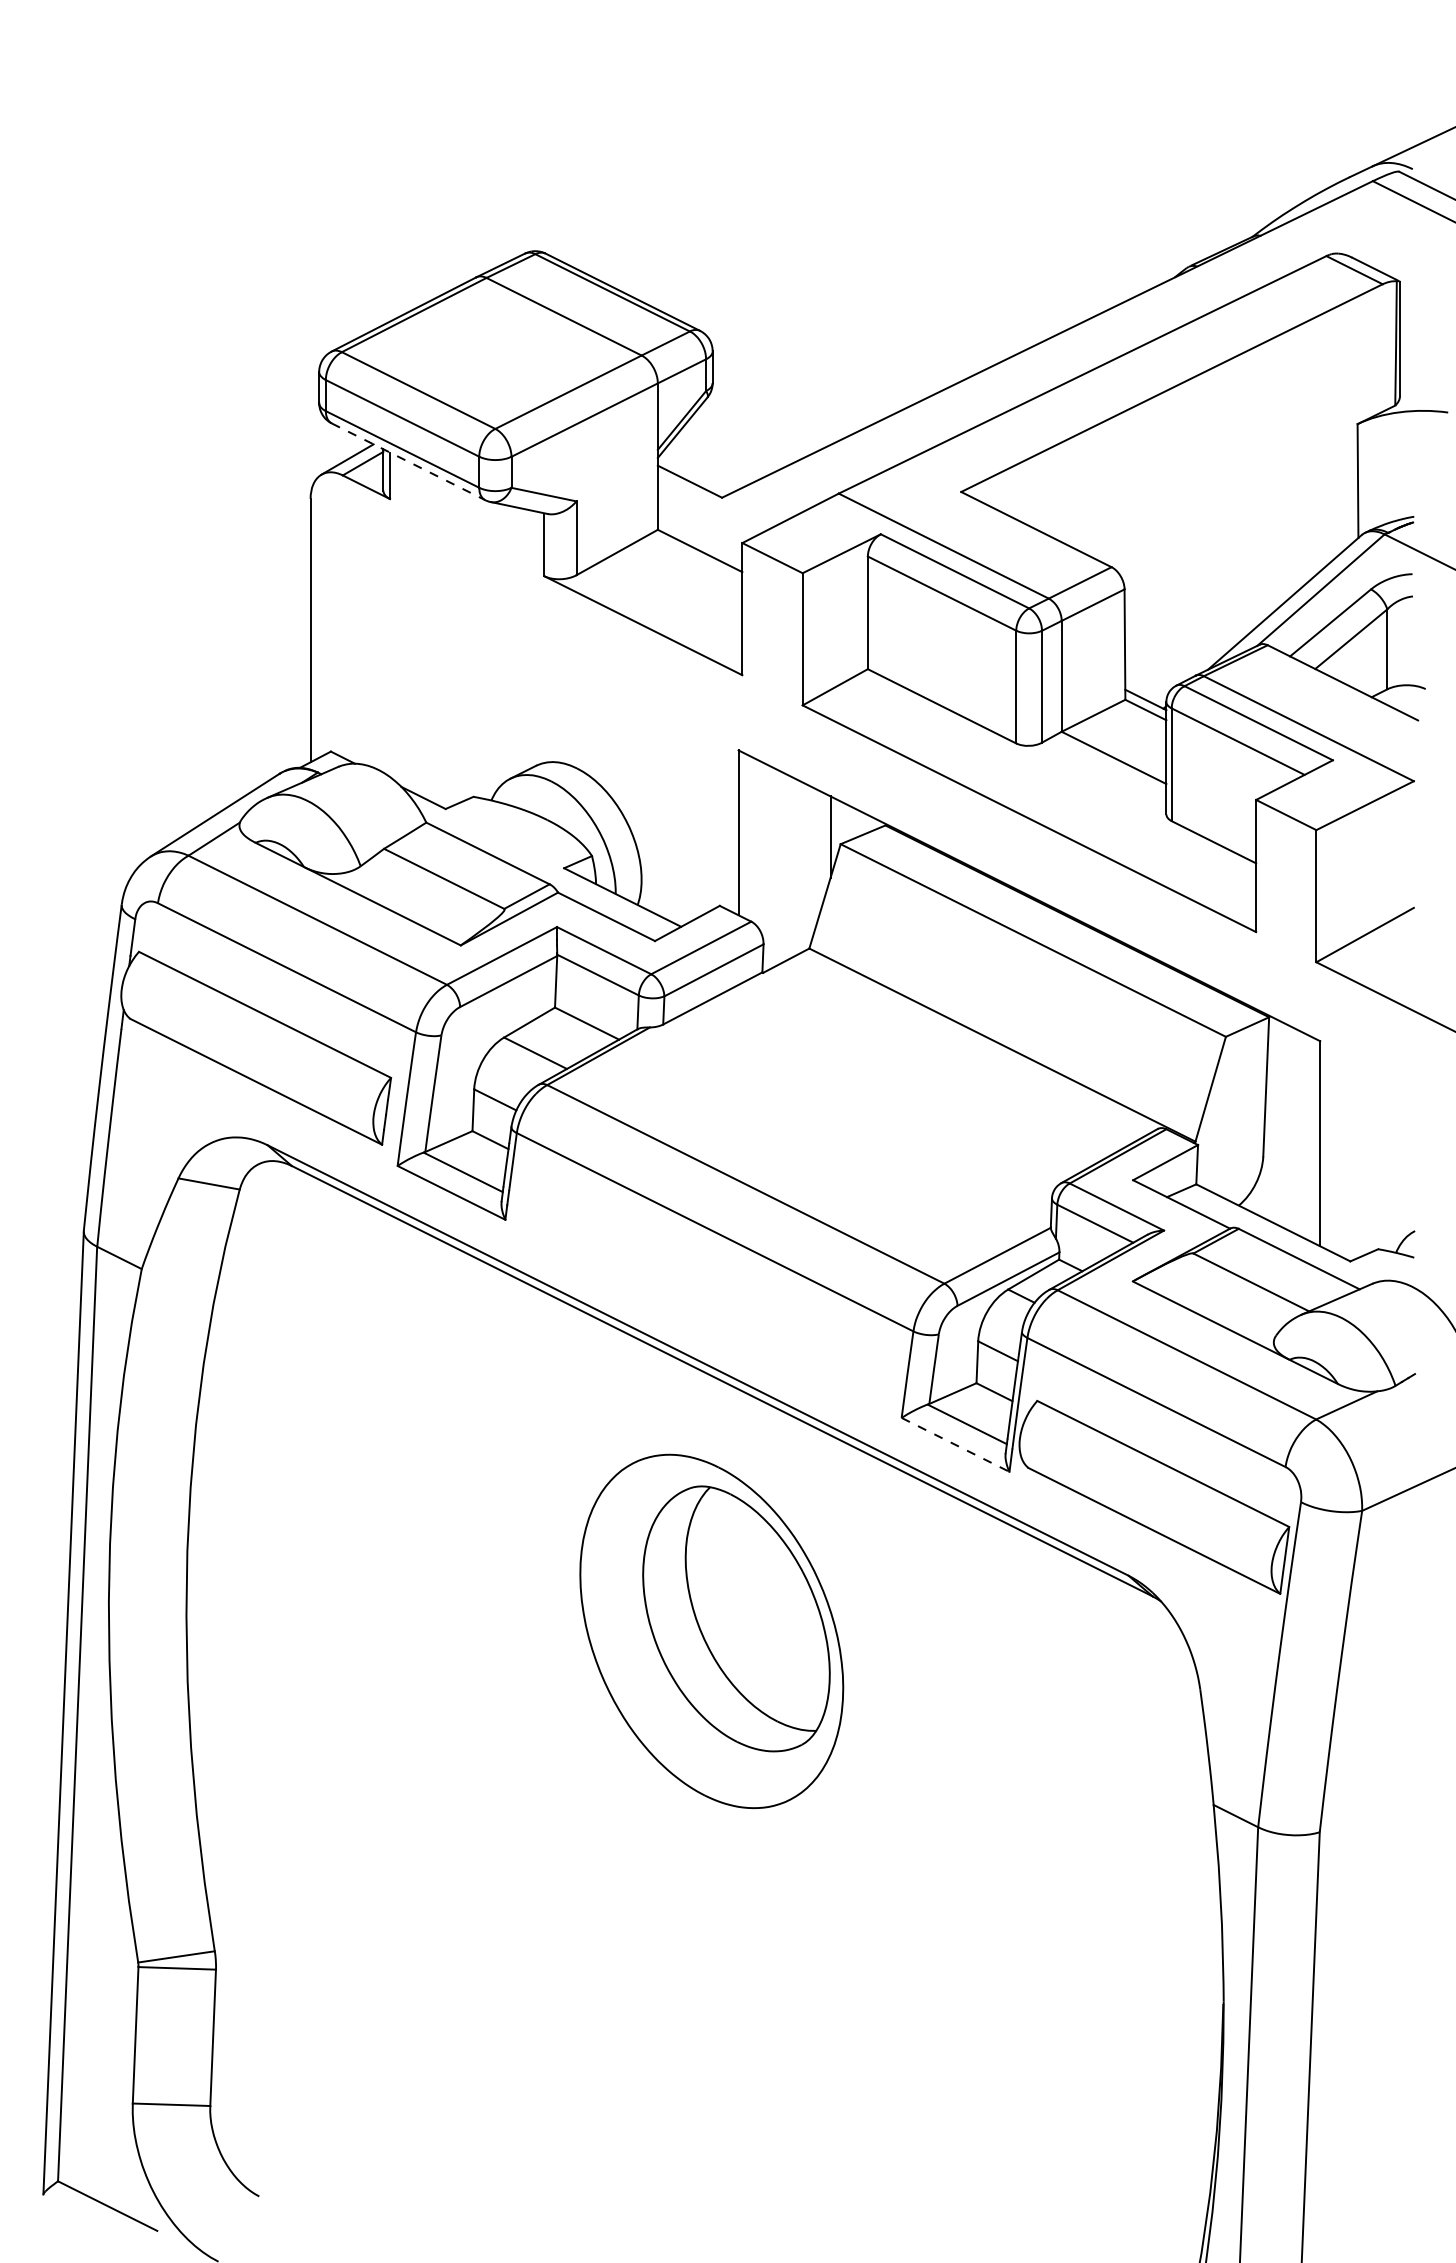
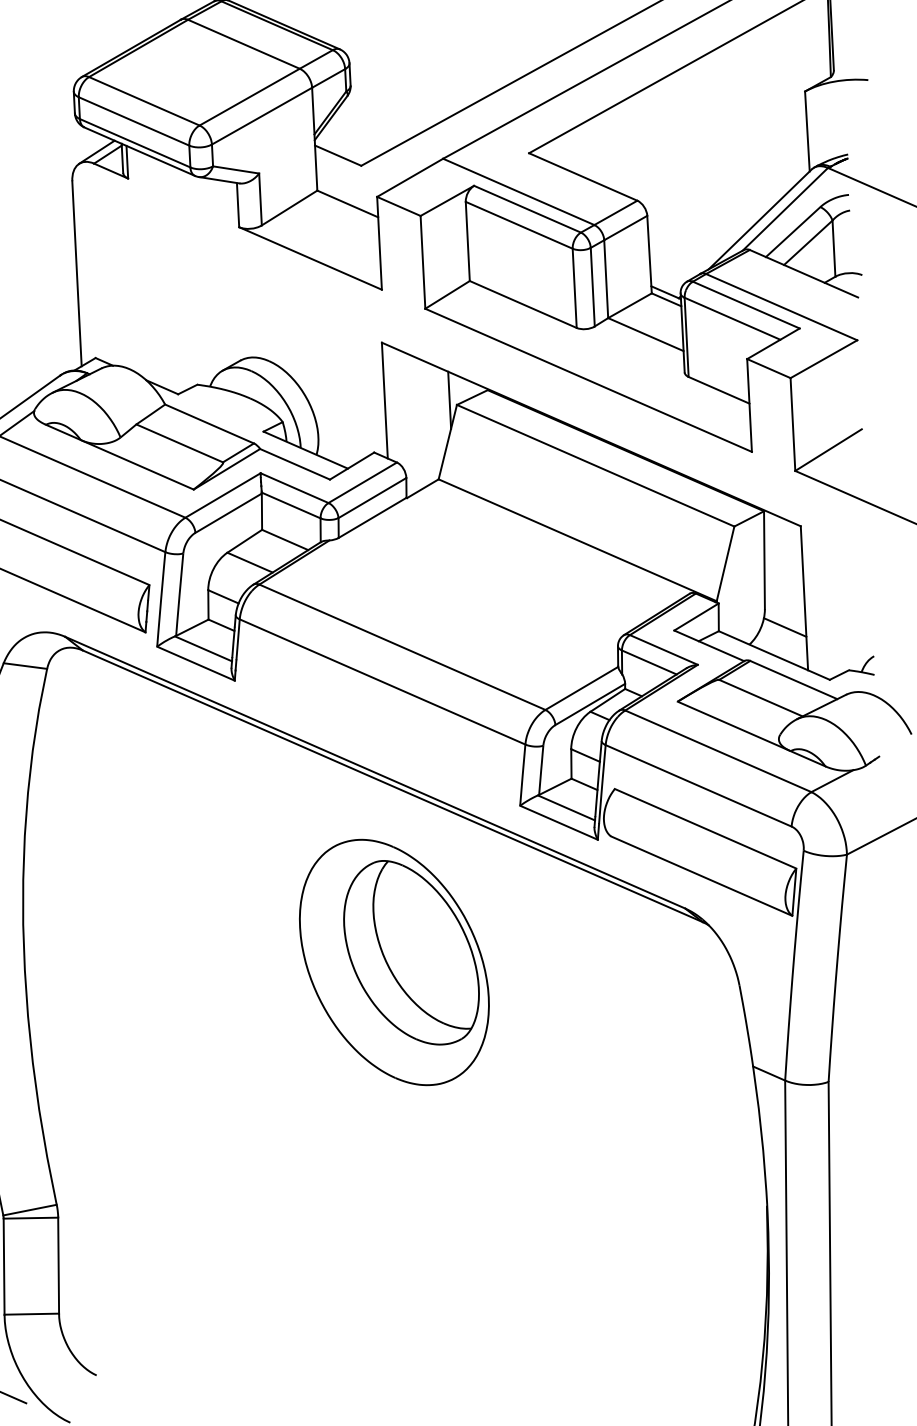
line: (408, 461) -> (139, 151), dashed -> solid
line: (1290, 1183) -> (784, 627), added
line: (956, 1445) -> (559, 823), dashed -> solid

